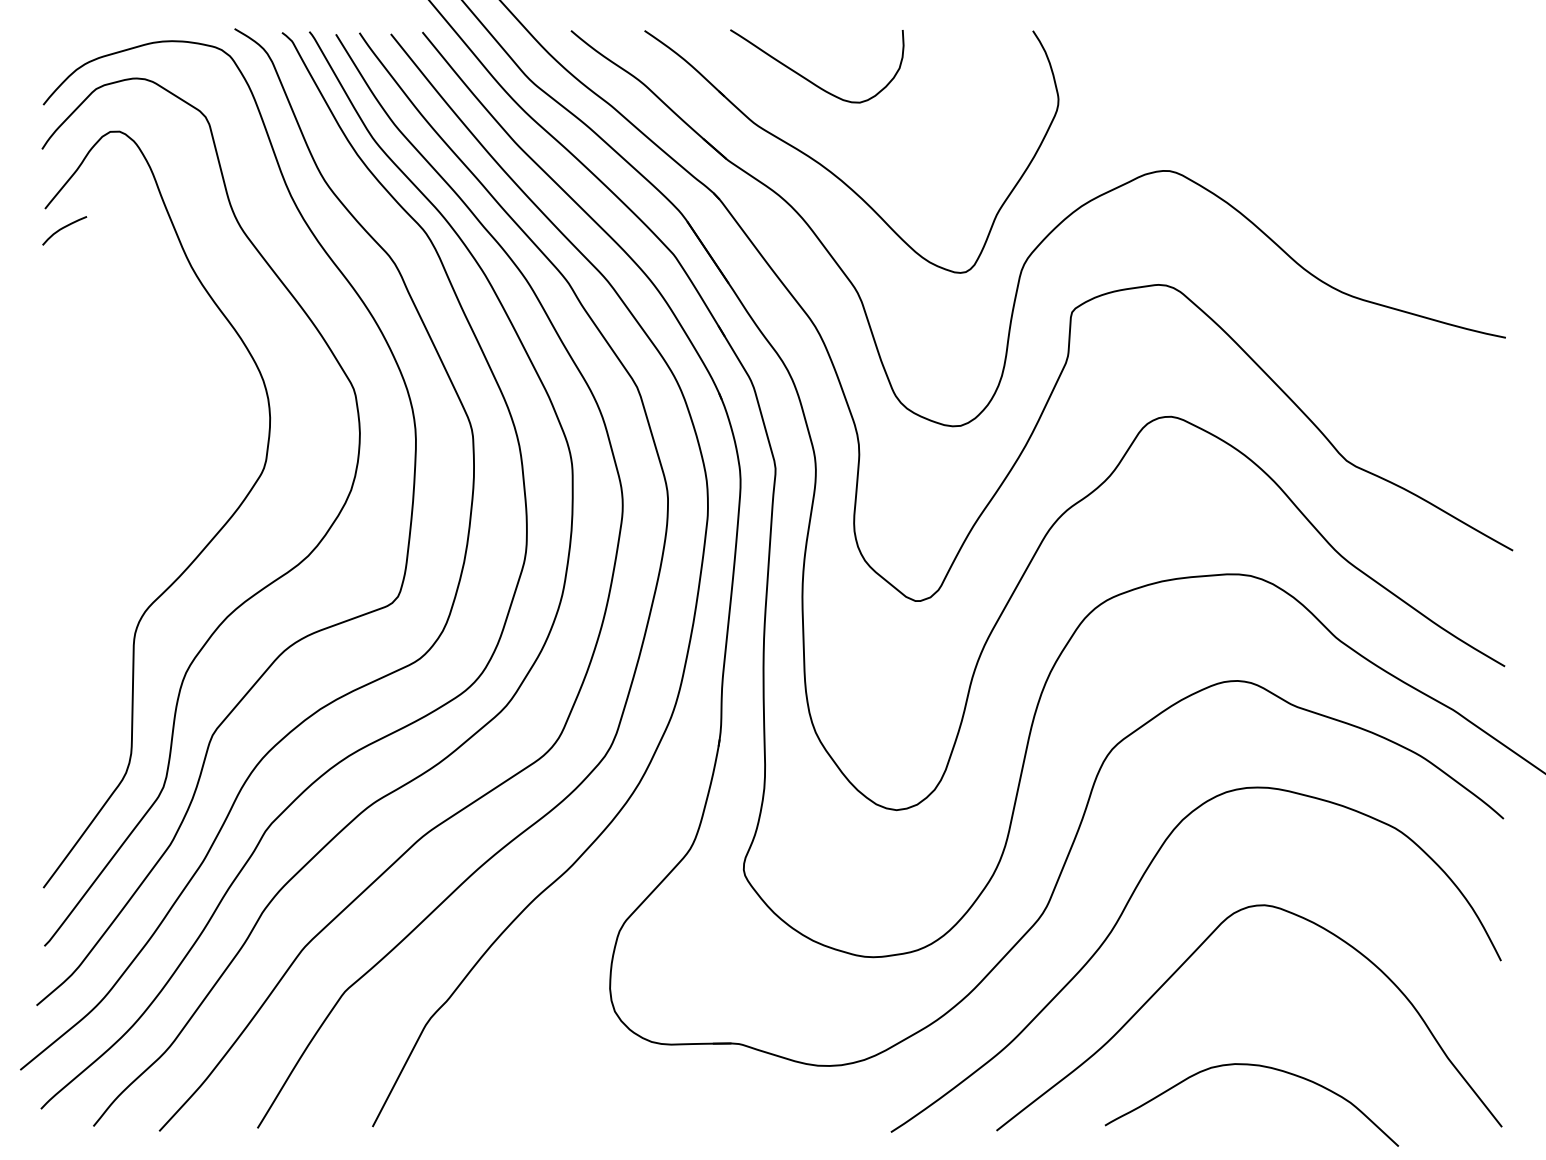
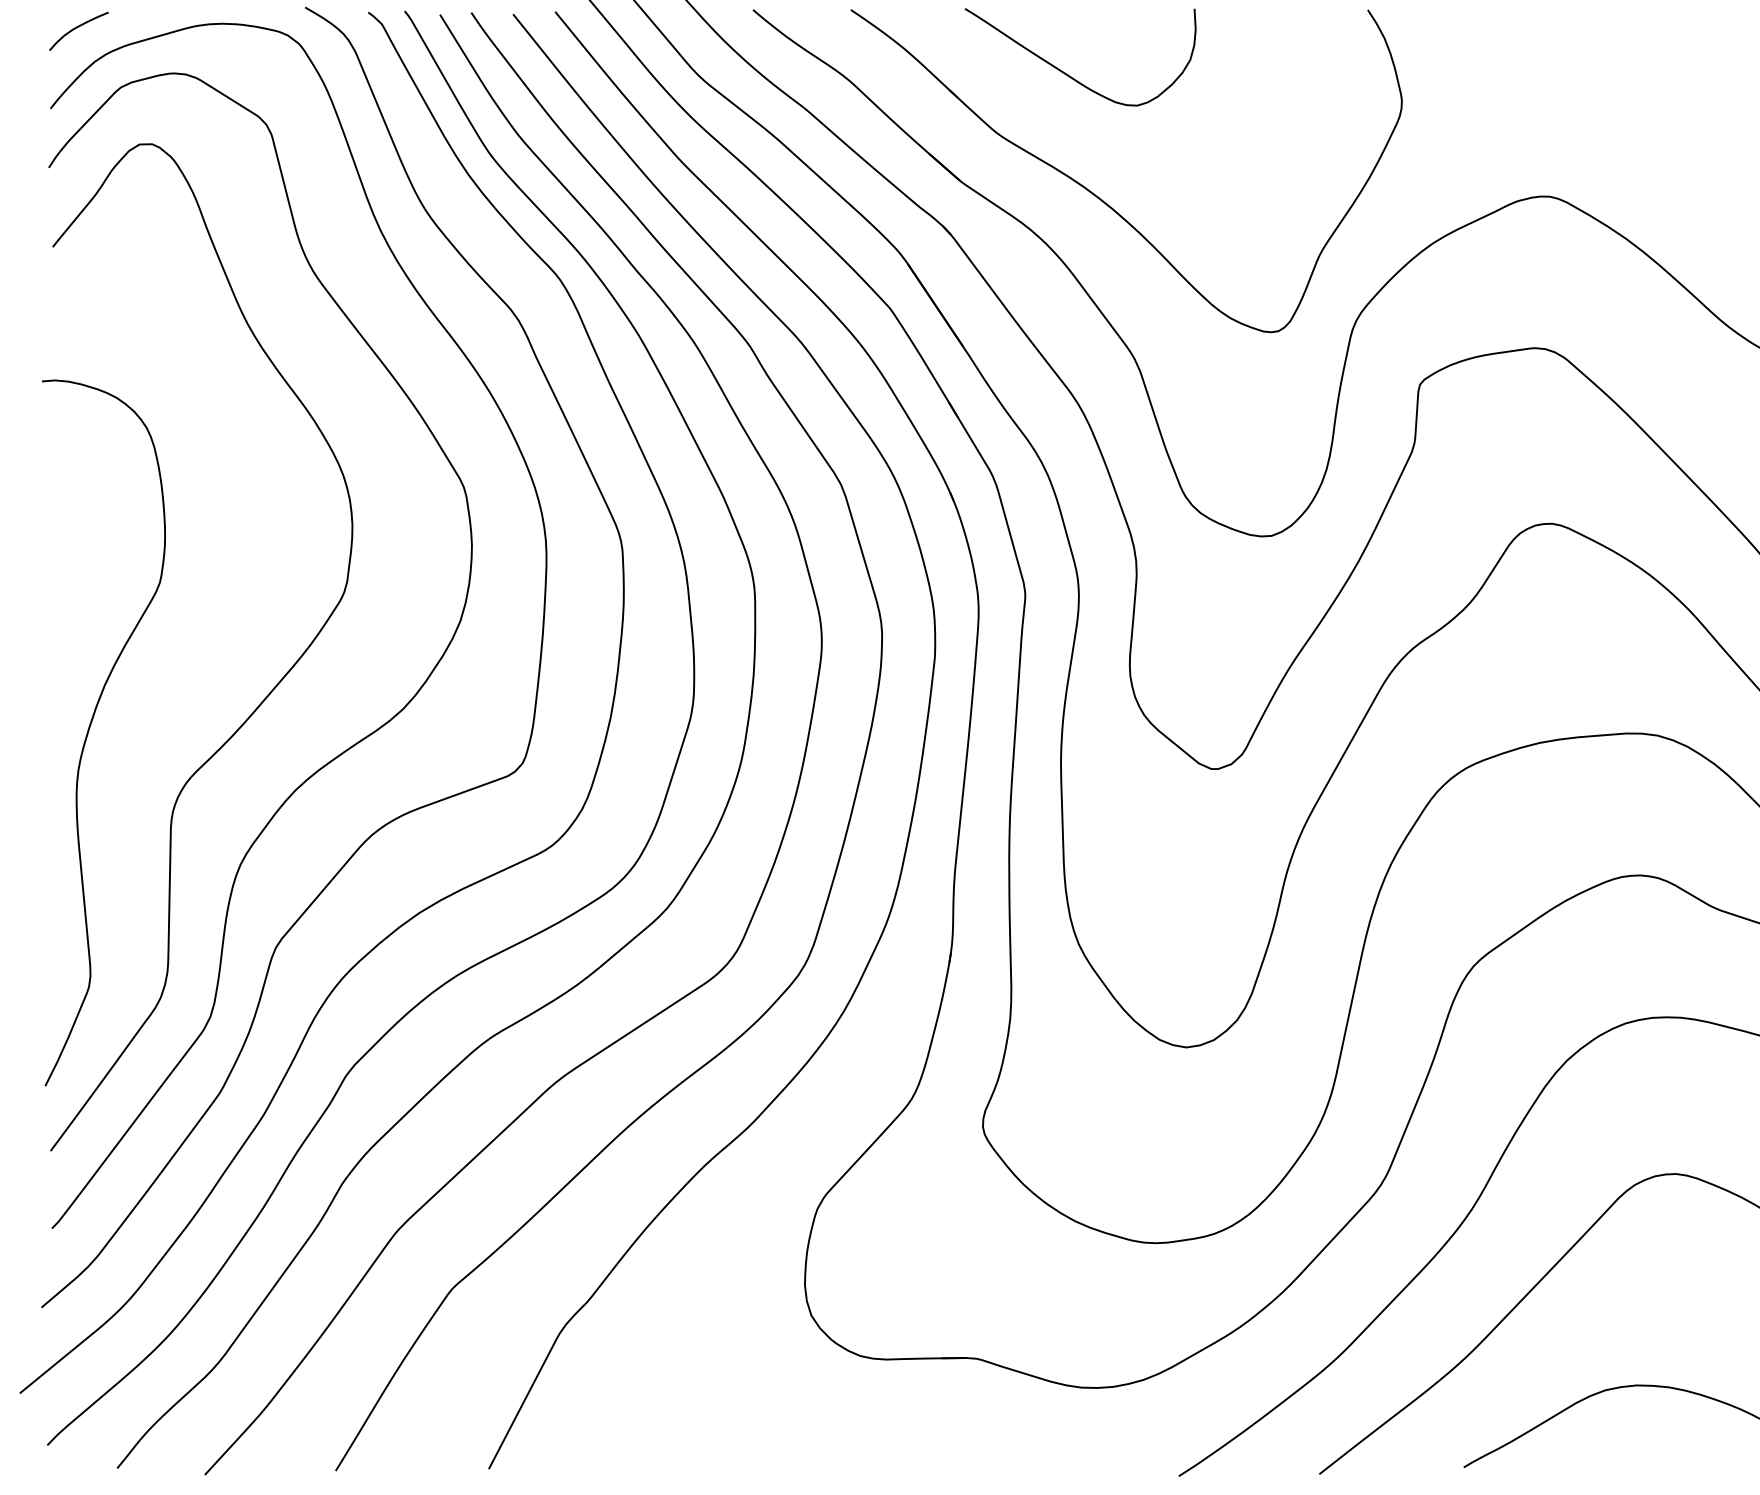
curve: (64, 228) -> (78, 28), moved
curve: (73, 570) -> (90, 728), added

